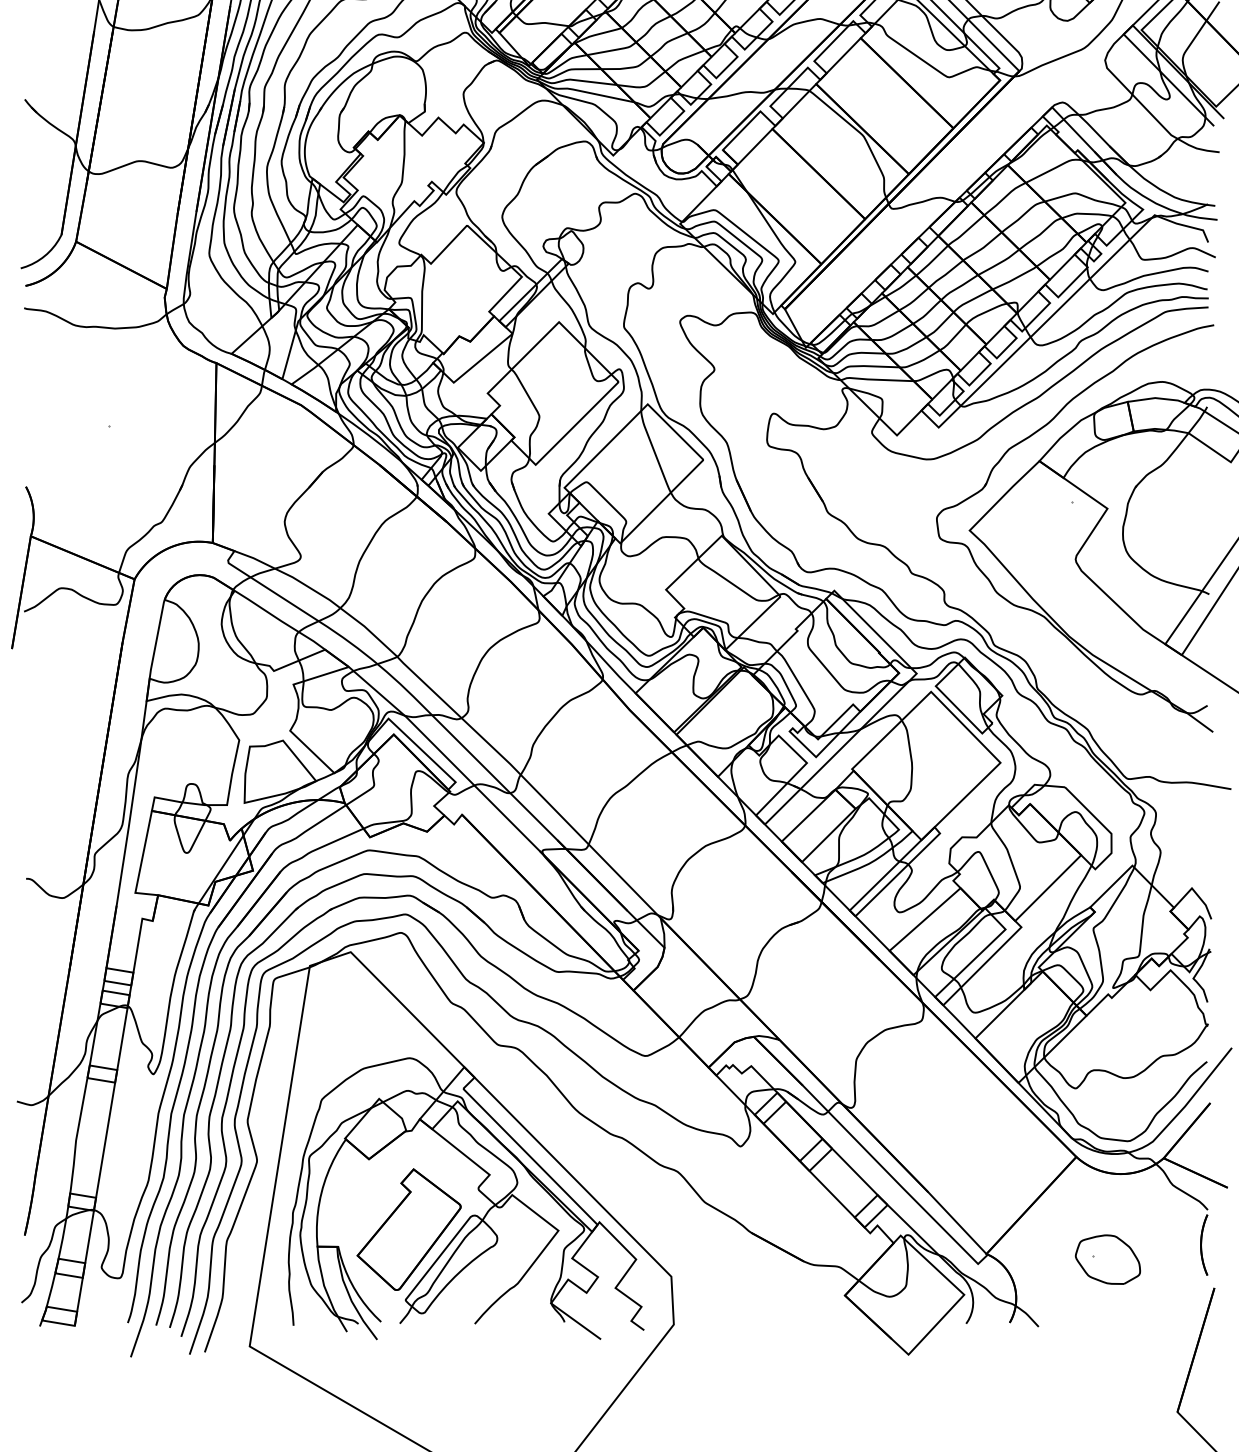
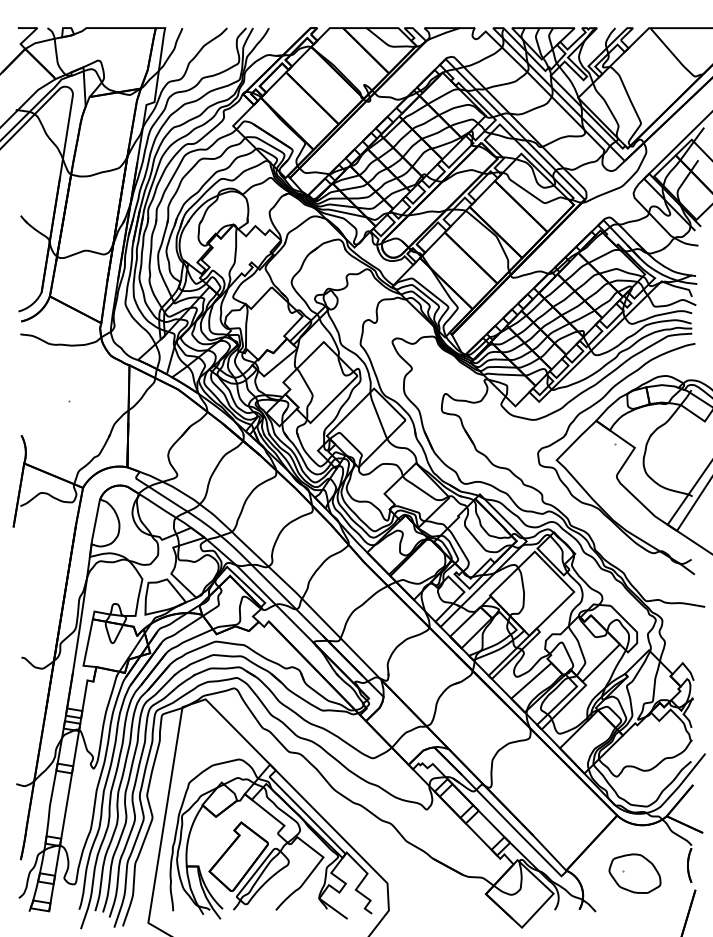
part: (1108, 1259) -> (635, 873), size x1.4

